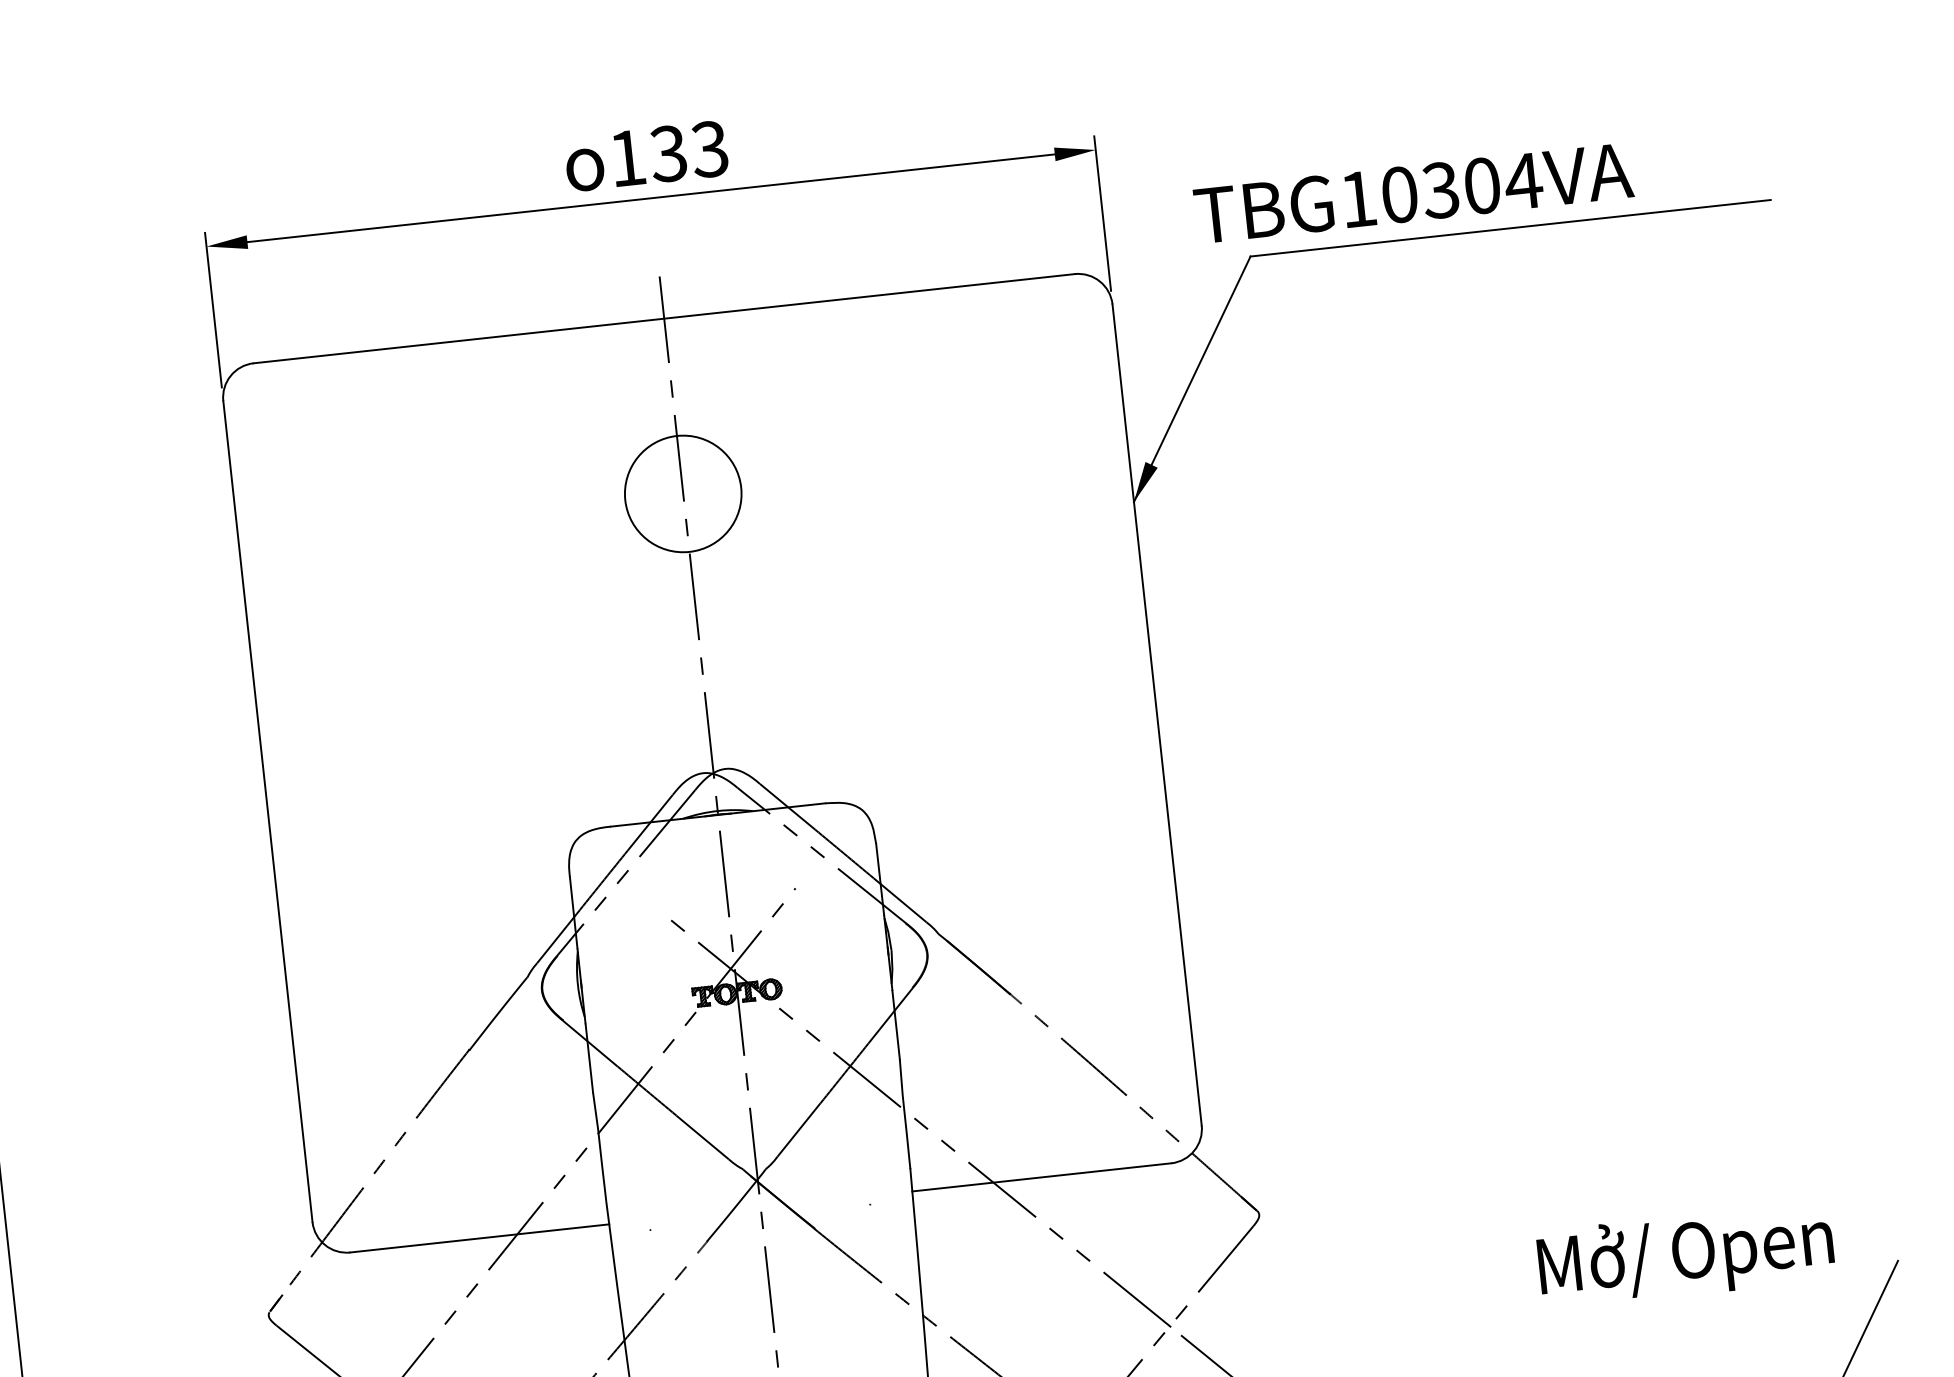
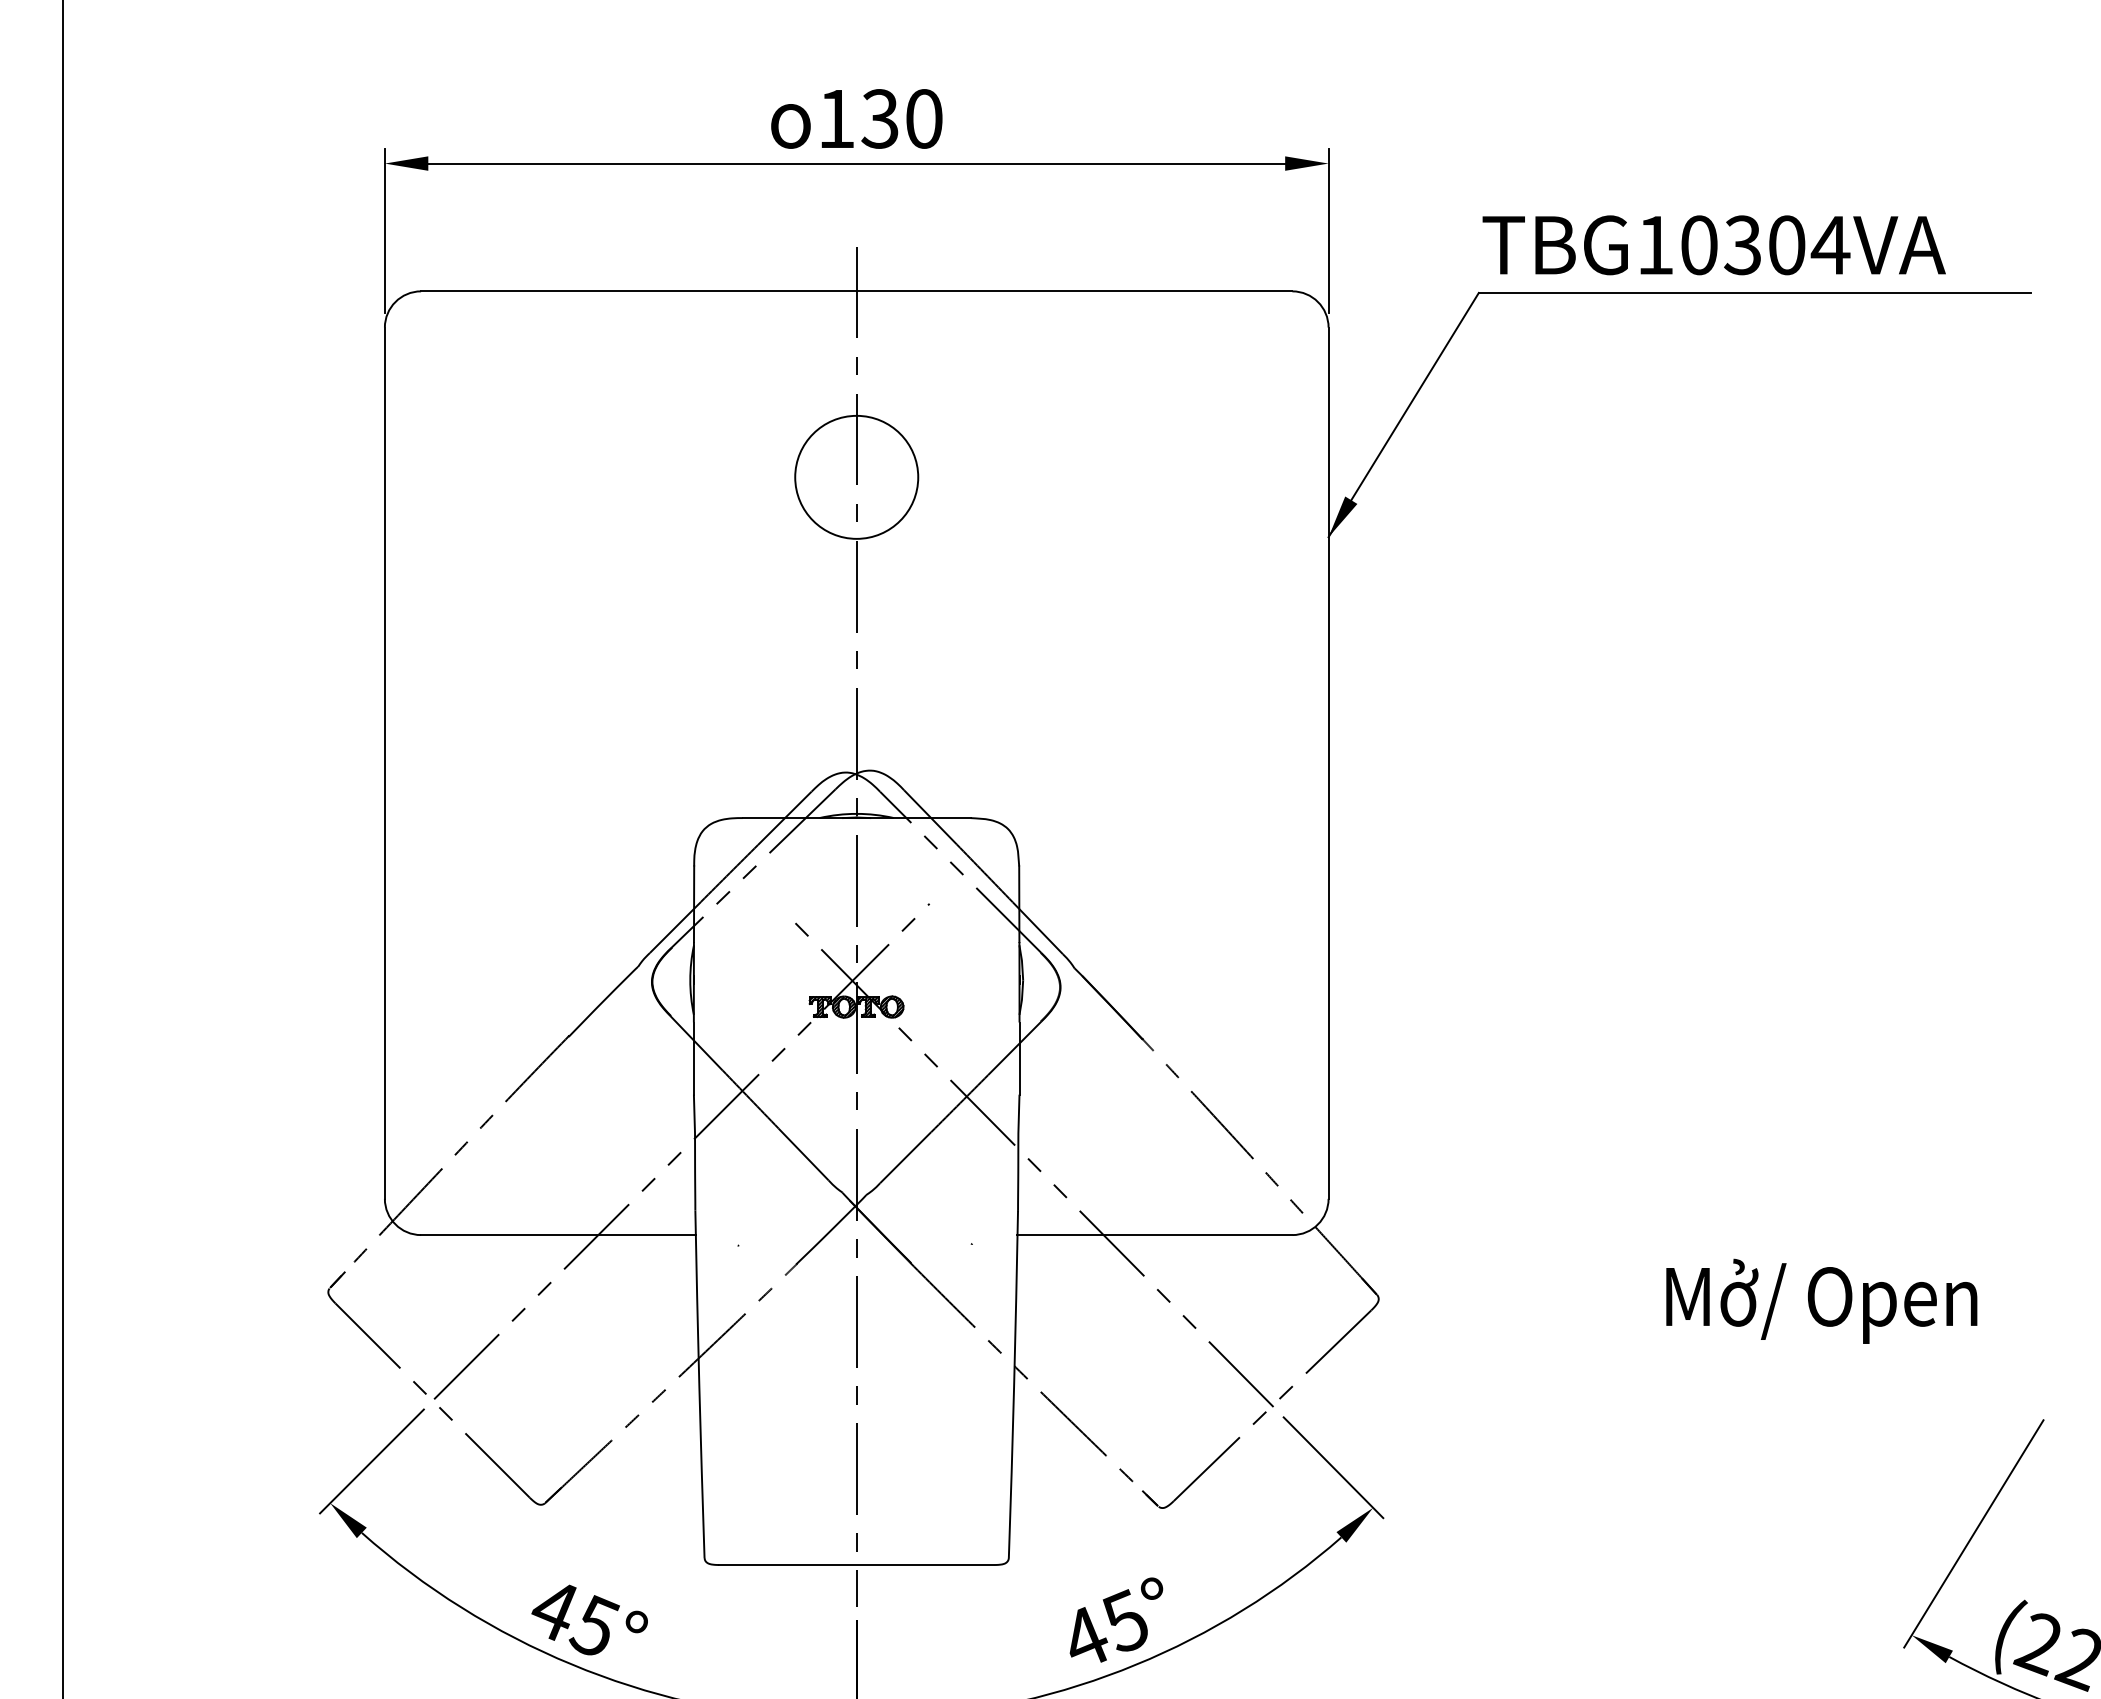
text: (709, 148) -> (923, 118), 133 -> 130
text: (1413, 193) -> (1713, 245), moved
text: (1685, 1254) -> (1821, 1300), moved

